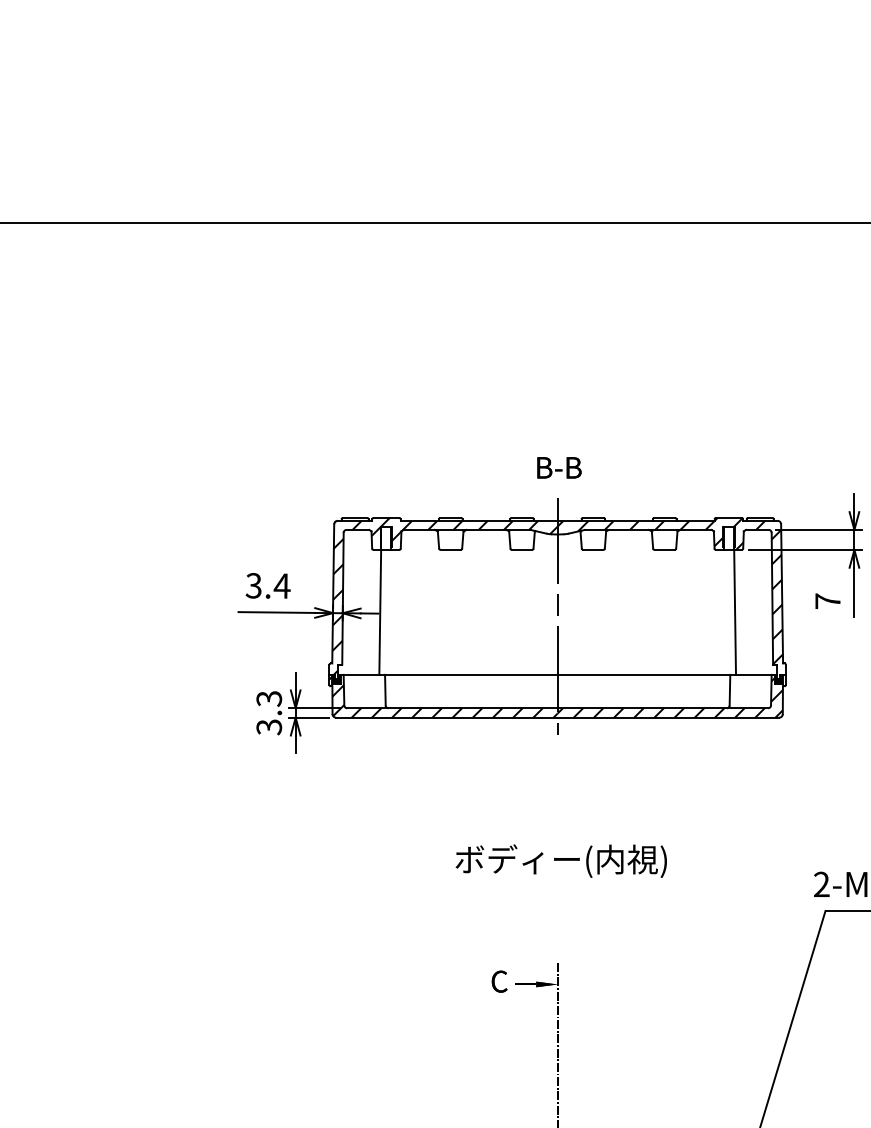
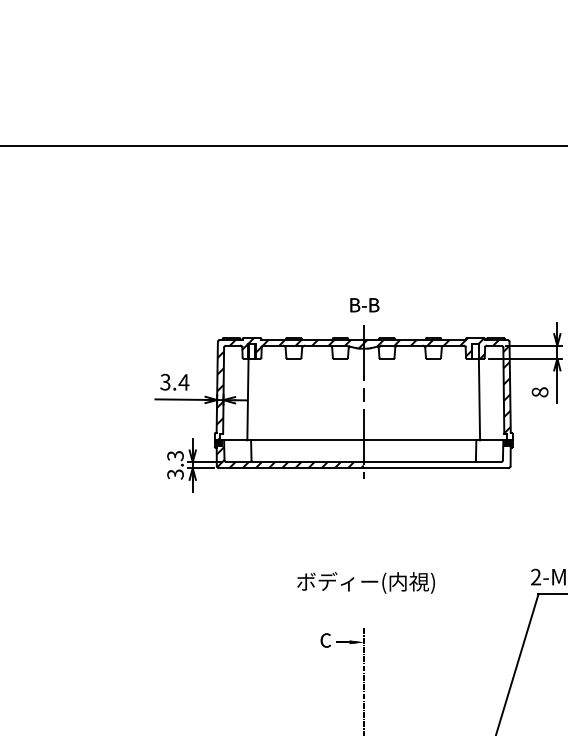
text: (827, 601) -> (539, 392), 7 -> 8
hatch: (669, 698) -> (436, 455), removed
text: (560, 860) -> (365, 582), moved

